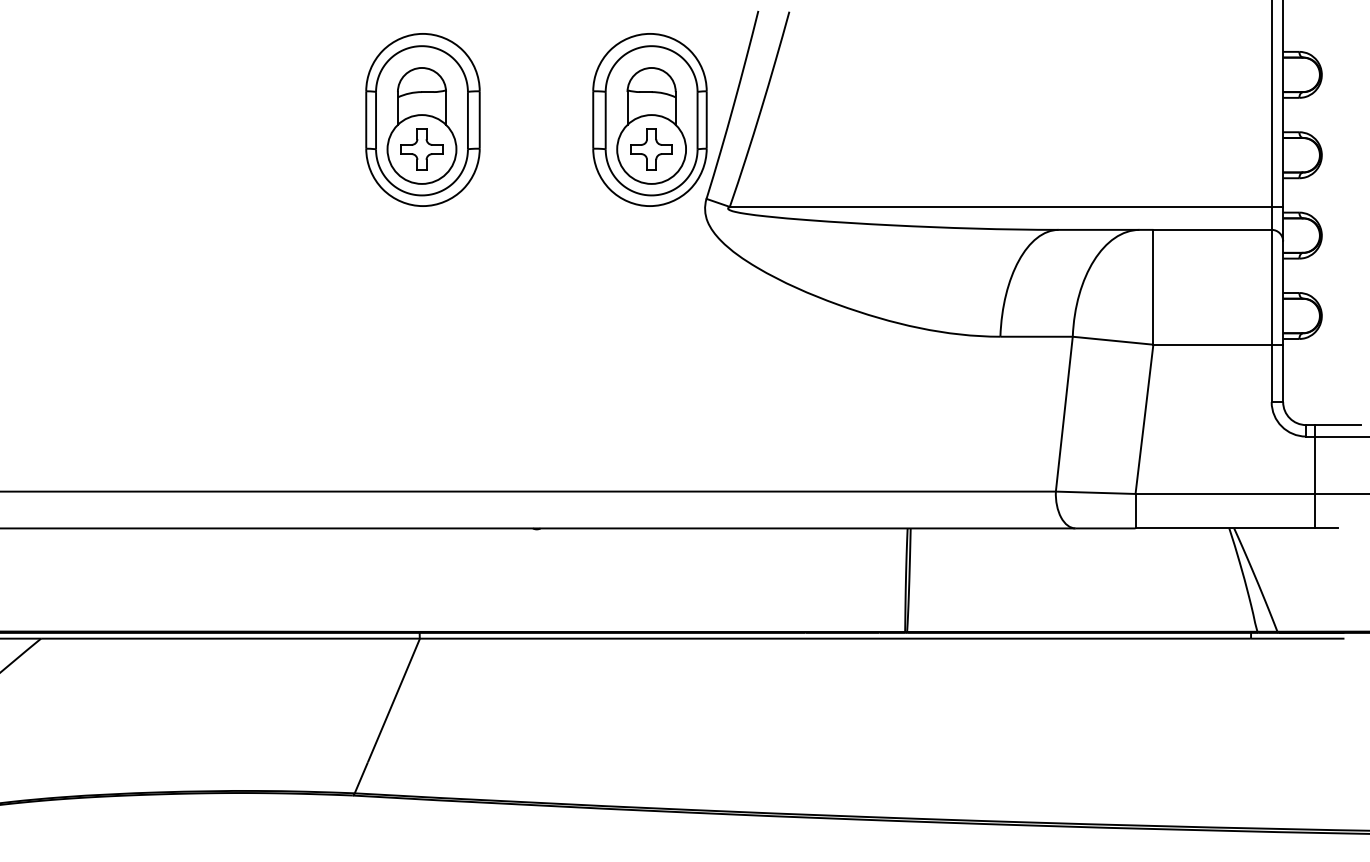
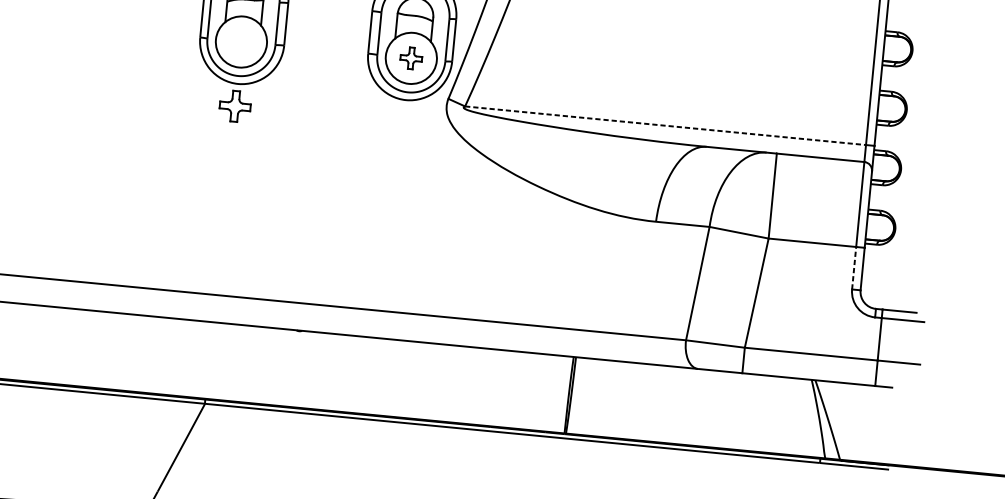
part: (421, 149) -> (234, 106), moved
part: (651, 149) -> (411, 58), size x0.7
line: (1000, 206) -> (665, 125), solid -> dashed
line: (1271, 373) -> (854, 268), solid -> dashed

